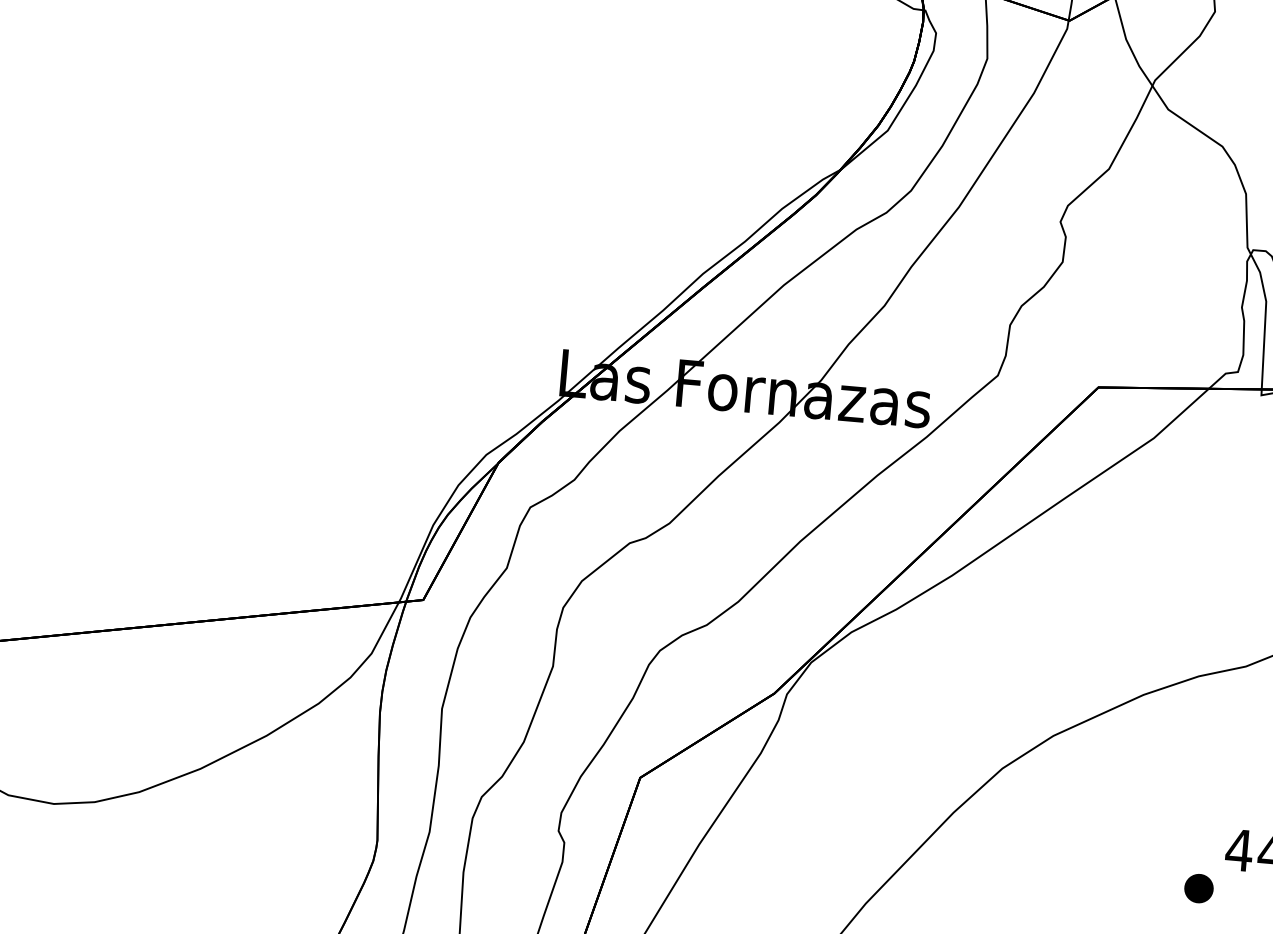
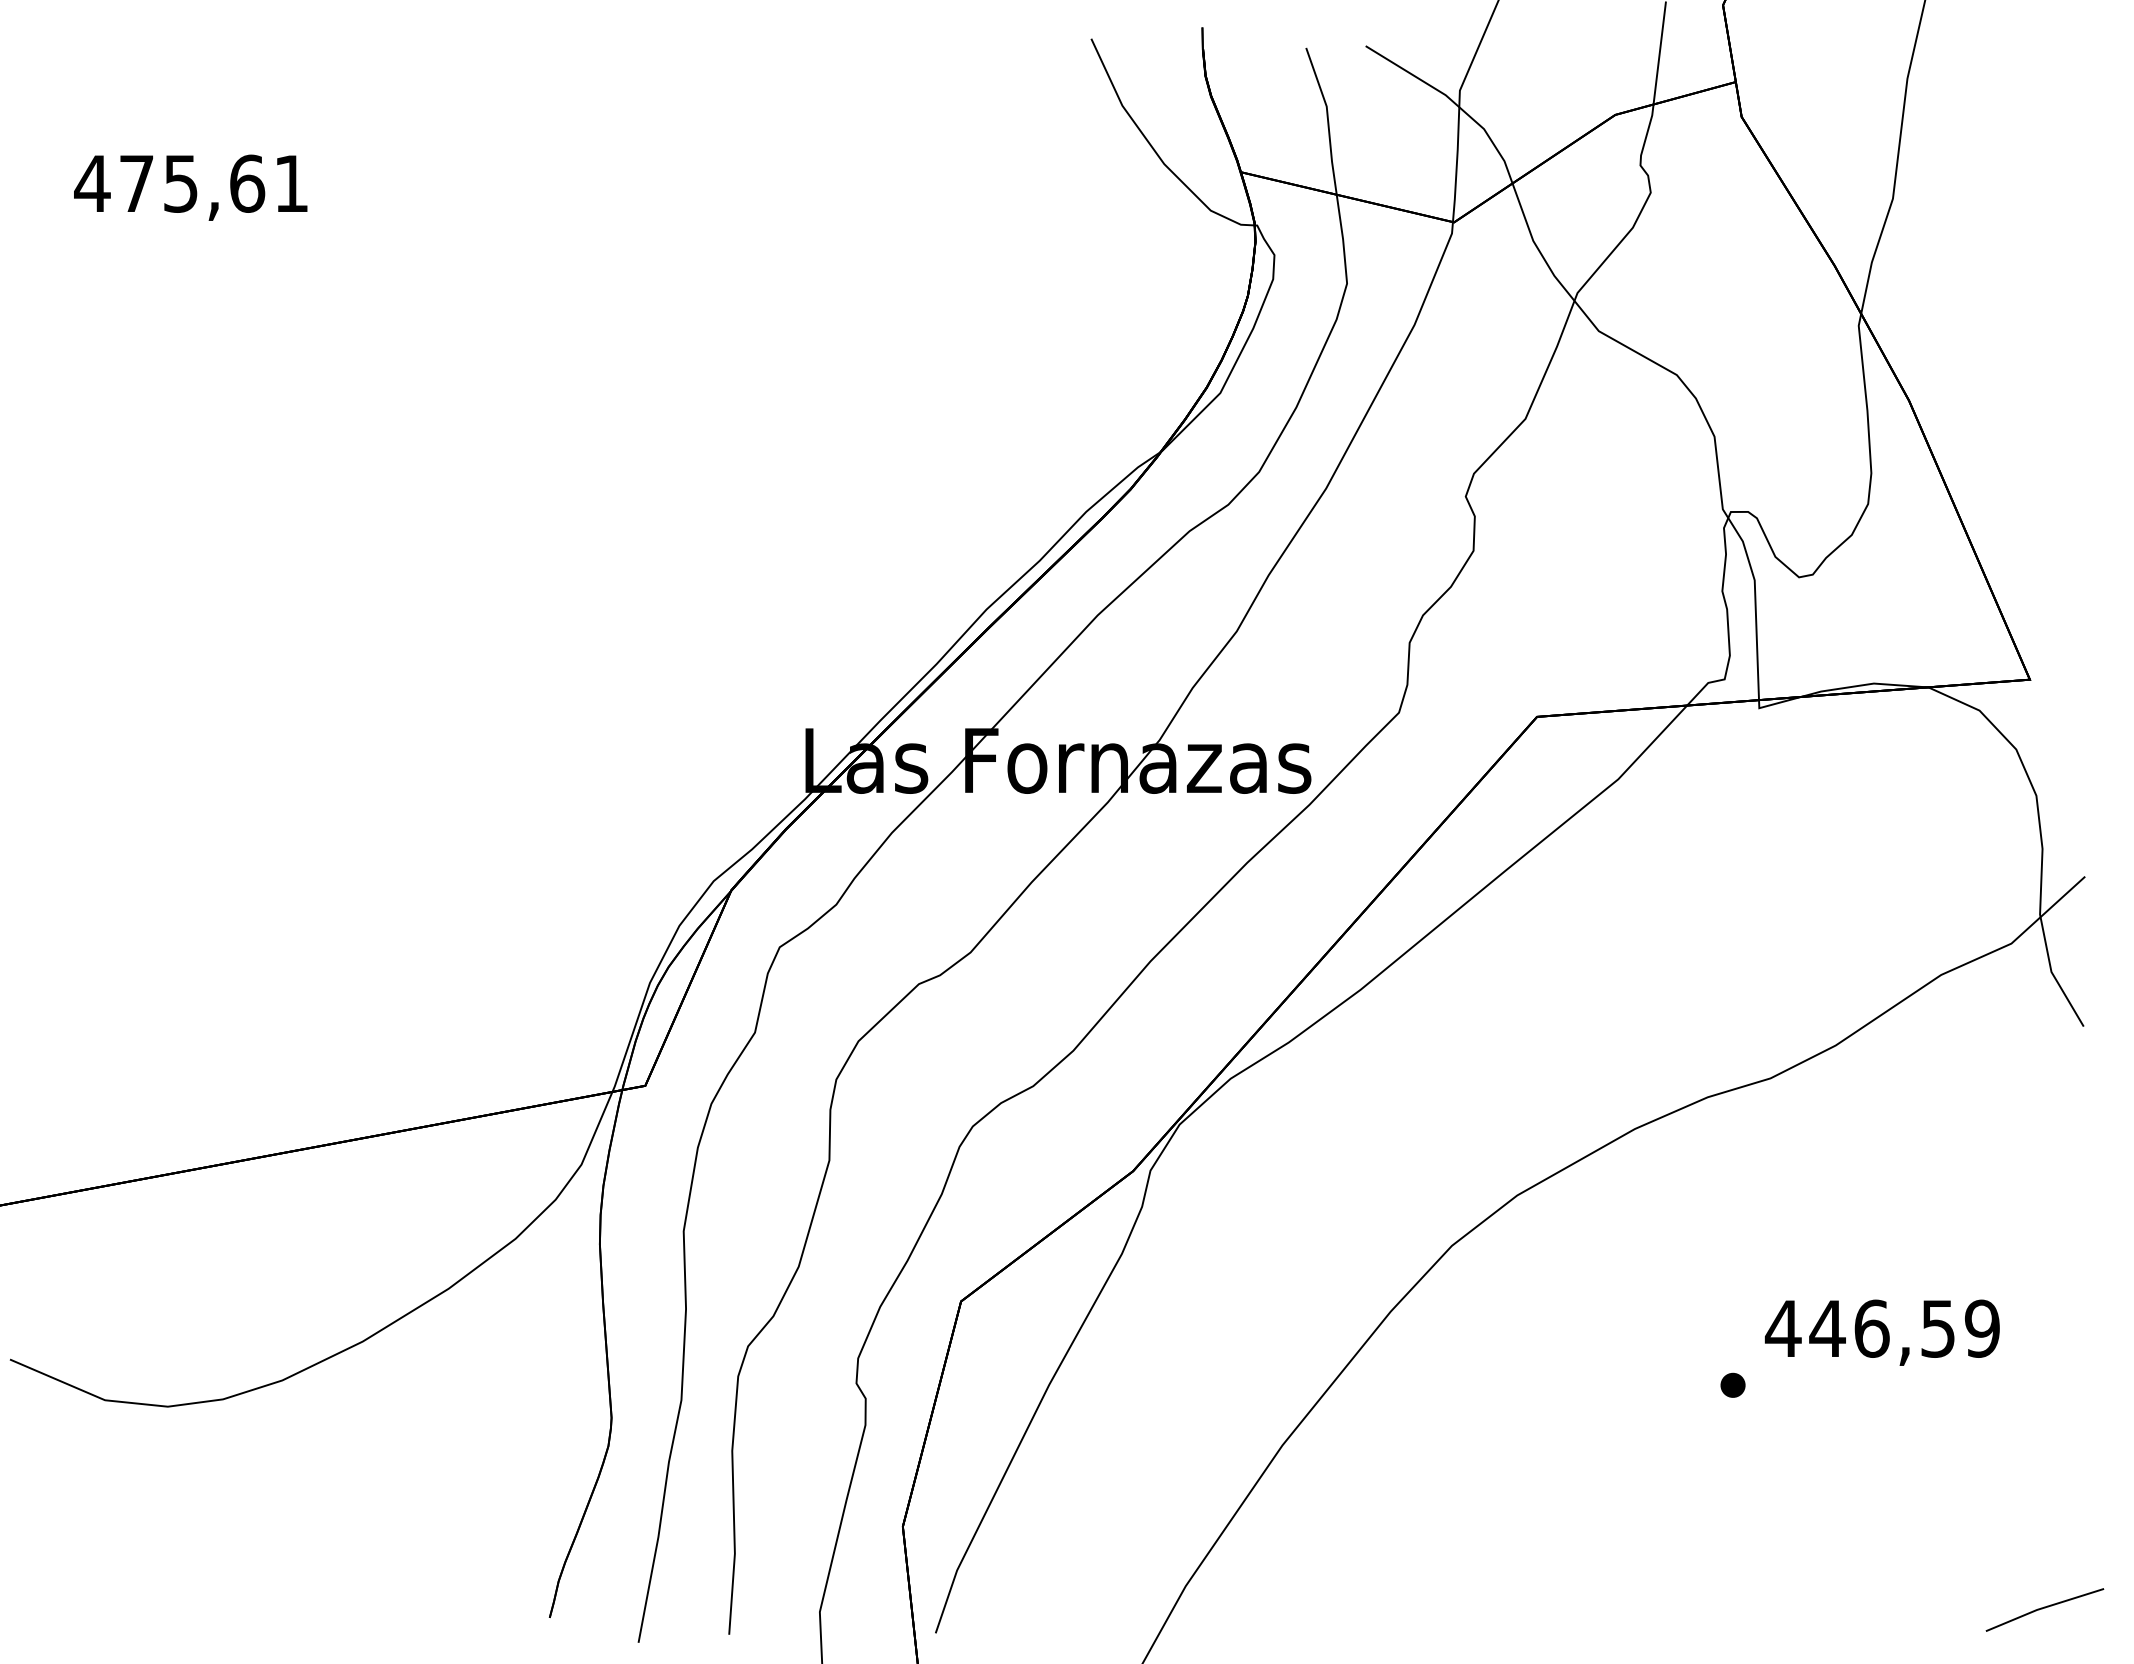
part: (1198, 887) -> (1732, 1384), size x0.62

